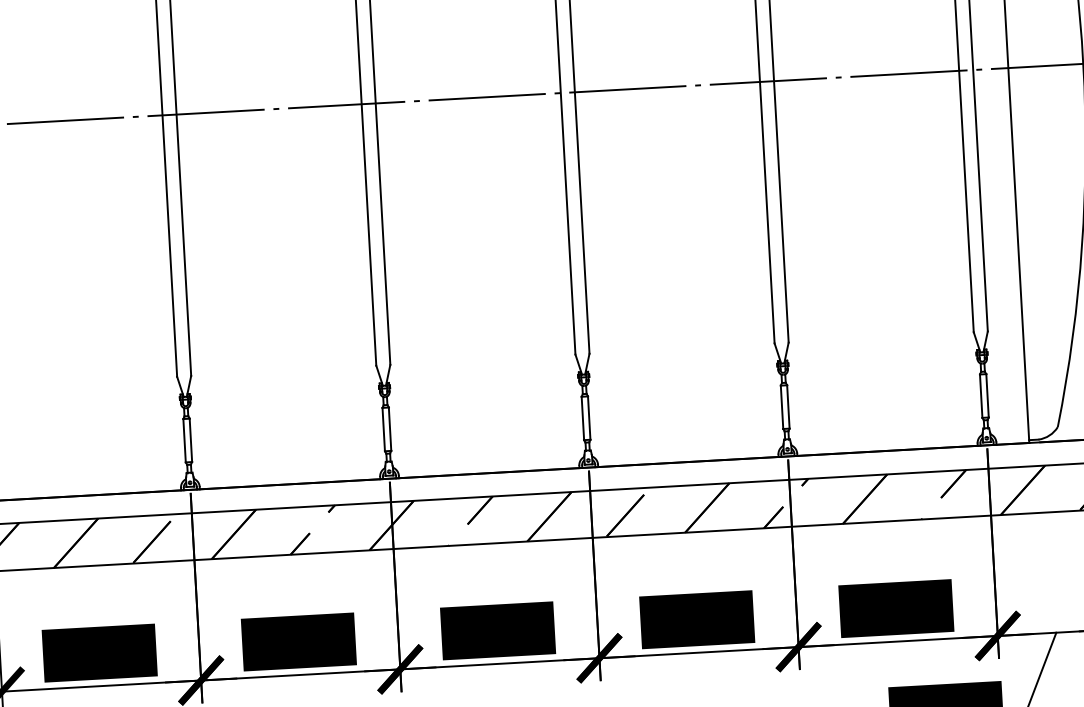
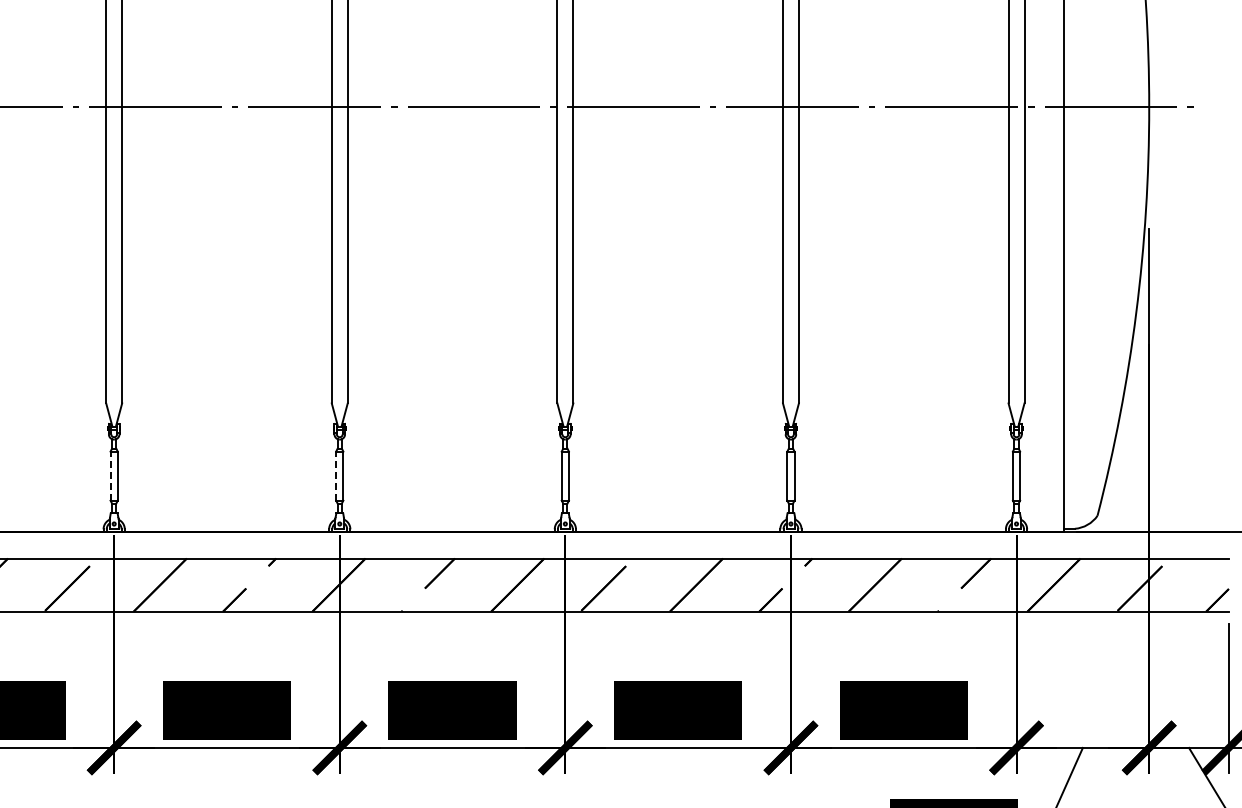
line: (384, 429) -> (336, 476), solid -> dashed
line: (184, 441) -> (110, 476), solid -> dashed

